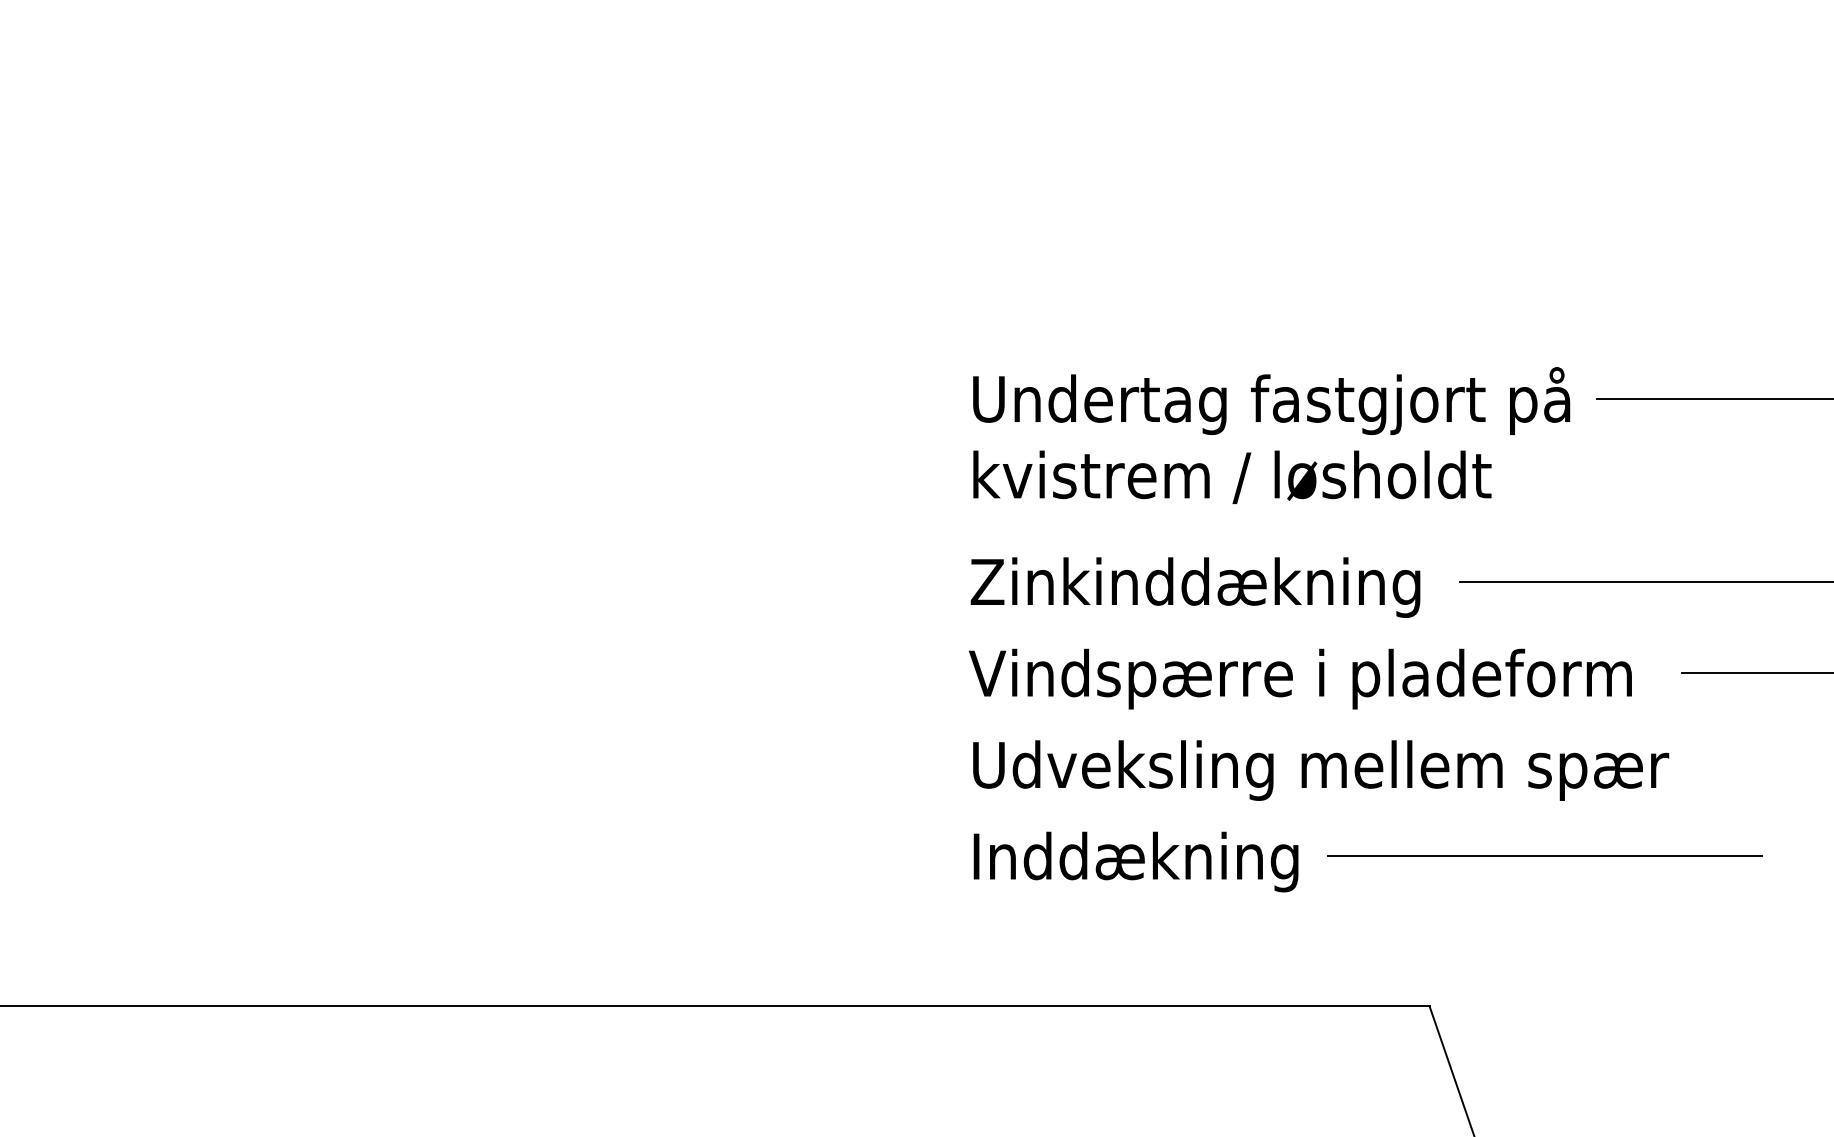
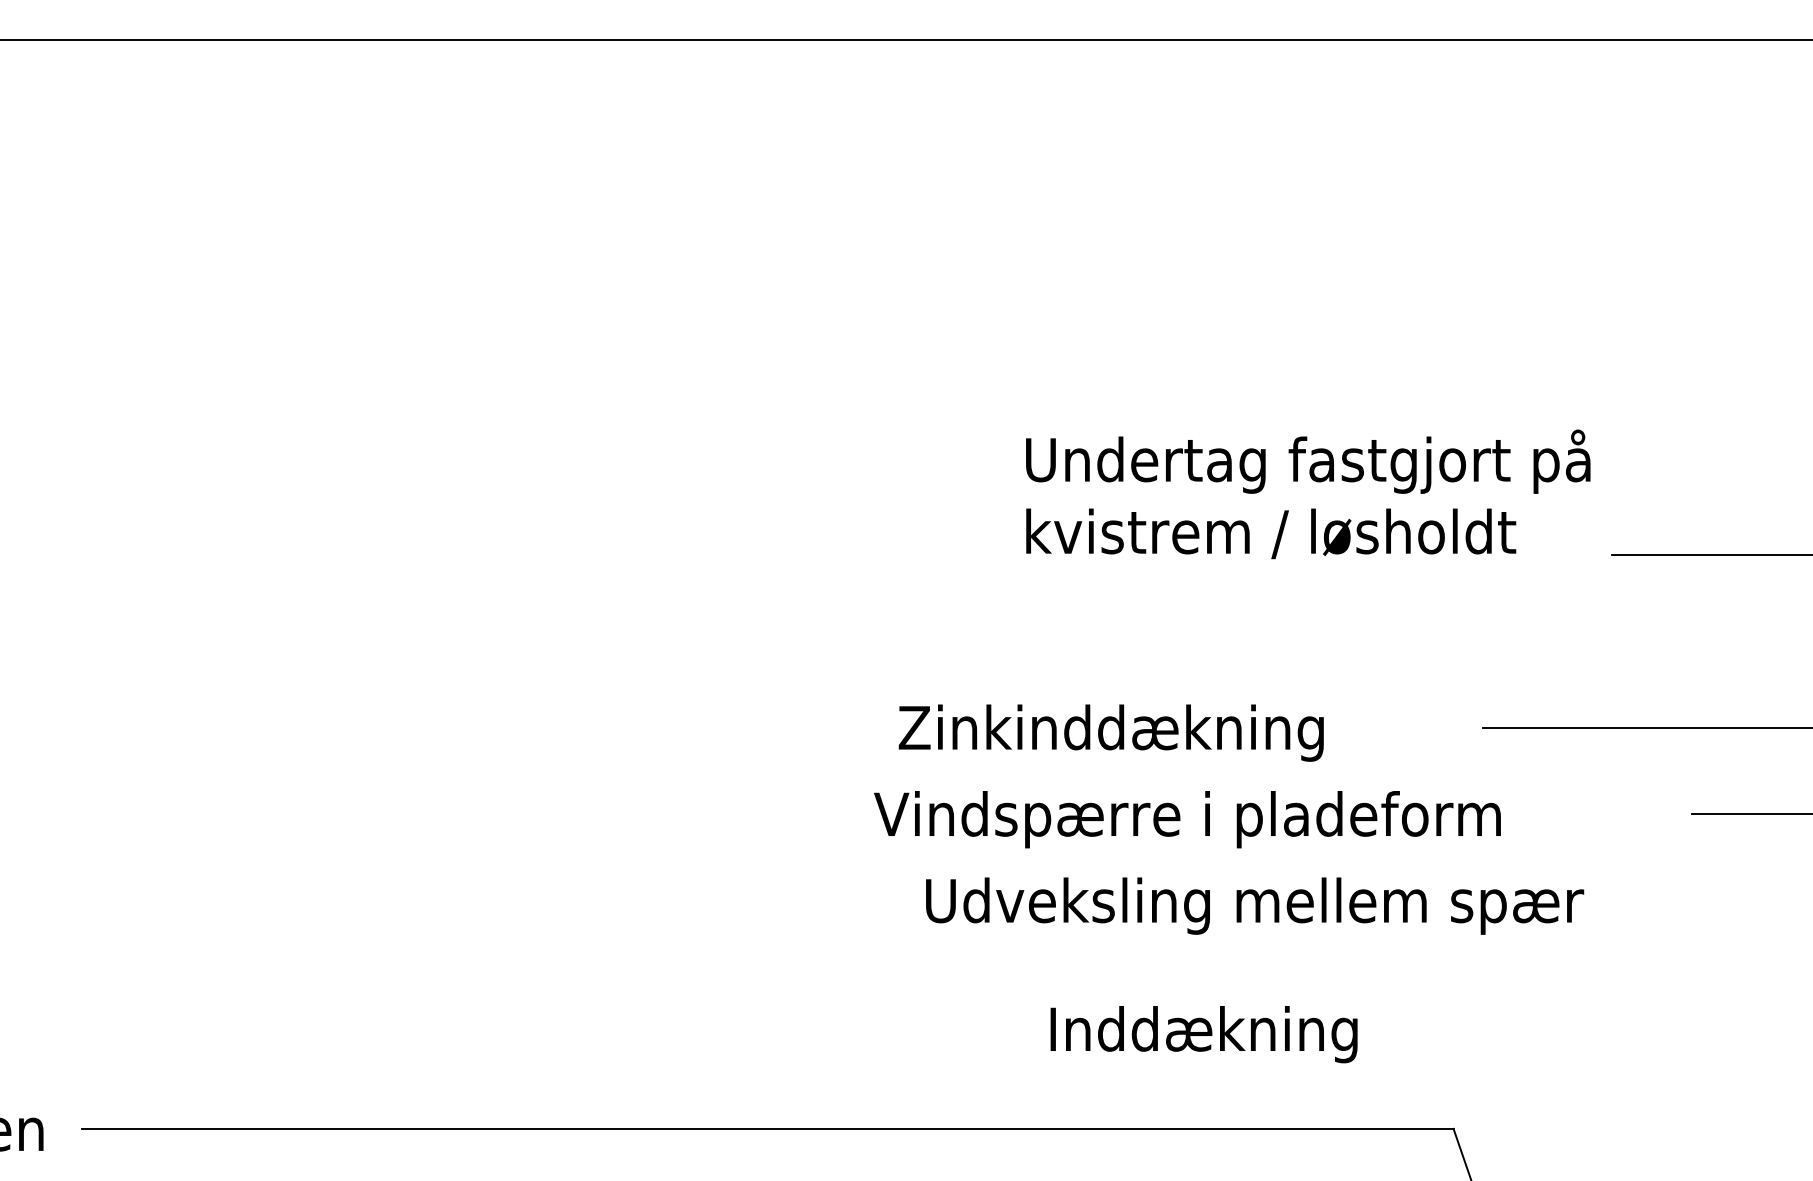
text: (1271, 435) -> (1308, 494), moved
text: (1194, 586) -> (1110, 732), moved
text: (1300, 678) -> (1187, 819), moved
text: (1321, 769) -> (1255, 905), moved
line: (1544, 856) -> (1562, 987), removed
text: (1135, 861) -> (1203, 1034), moved

